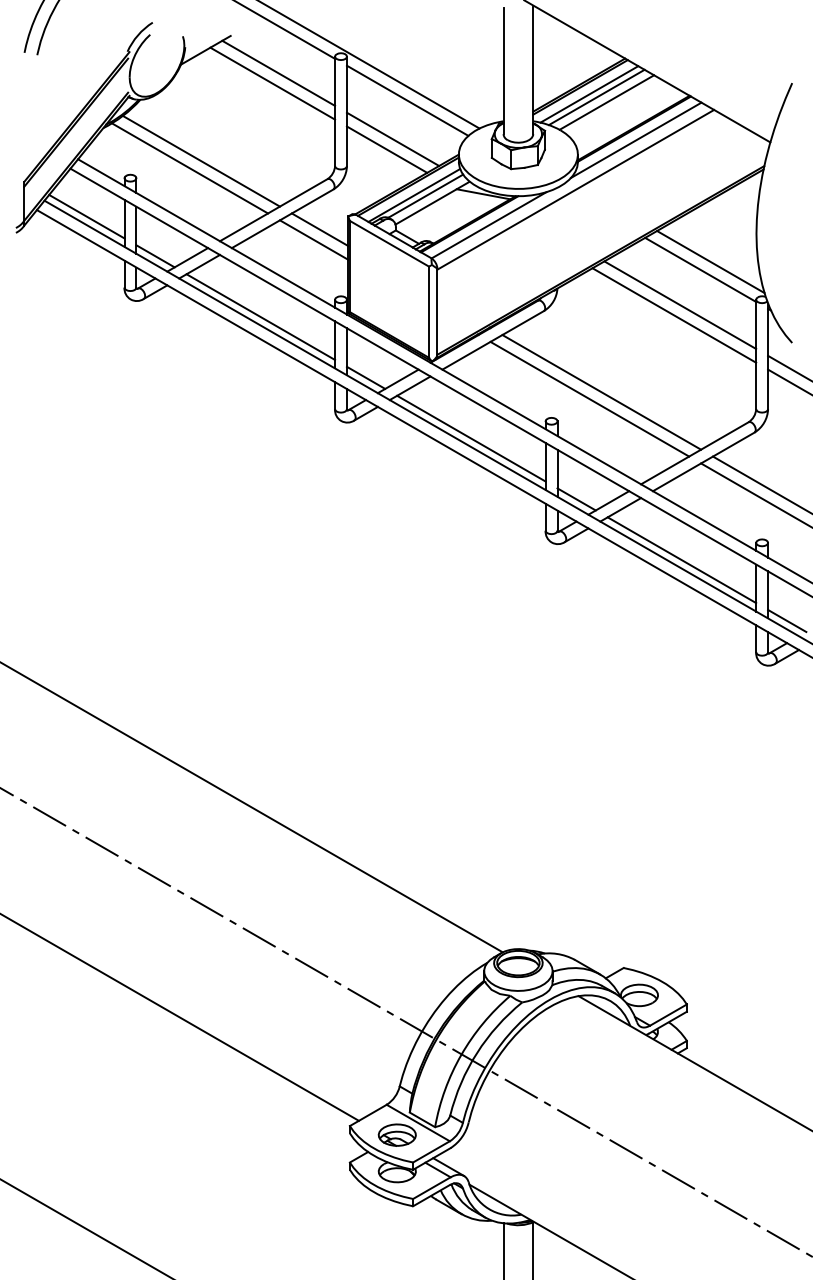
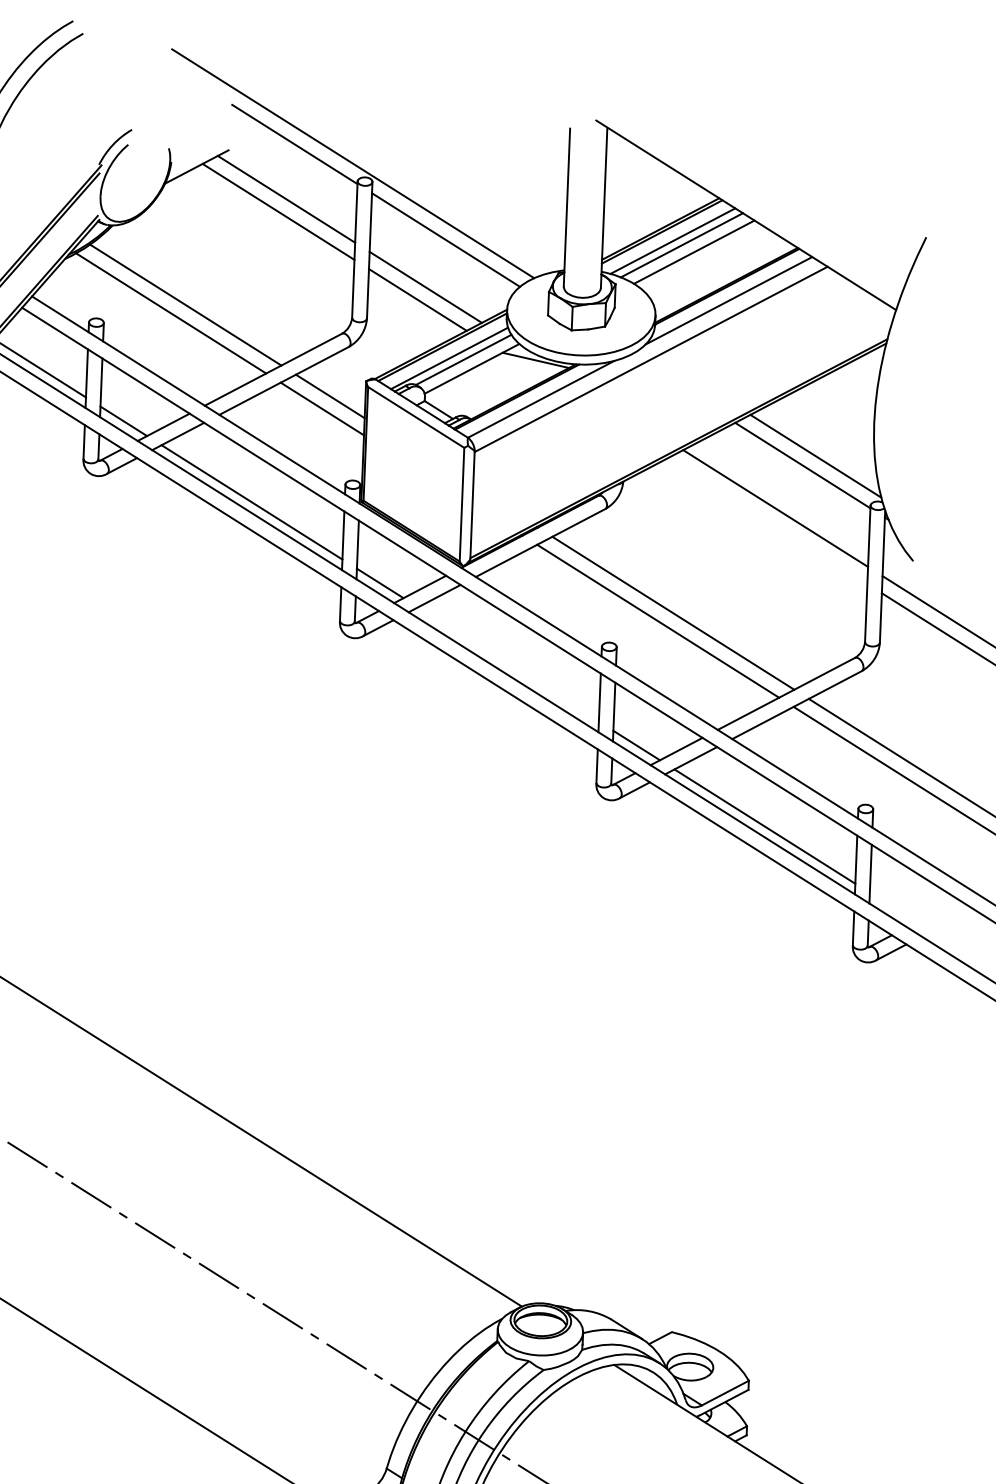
line: (674, 315) -> (767, 521), removed
line: (471, 438) -> (508, 664), removed
line: (787, 620) -> (893, 907), removed

